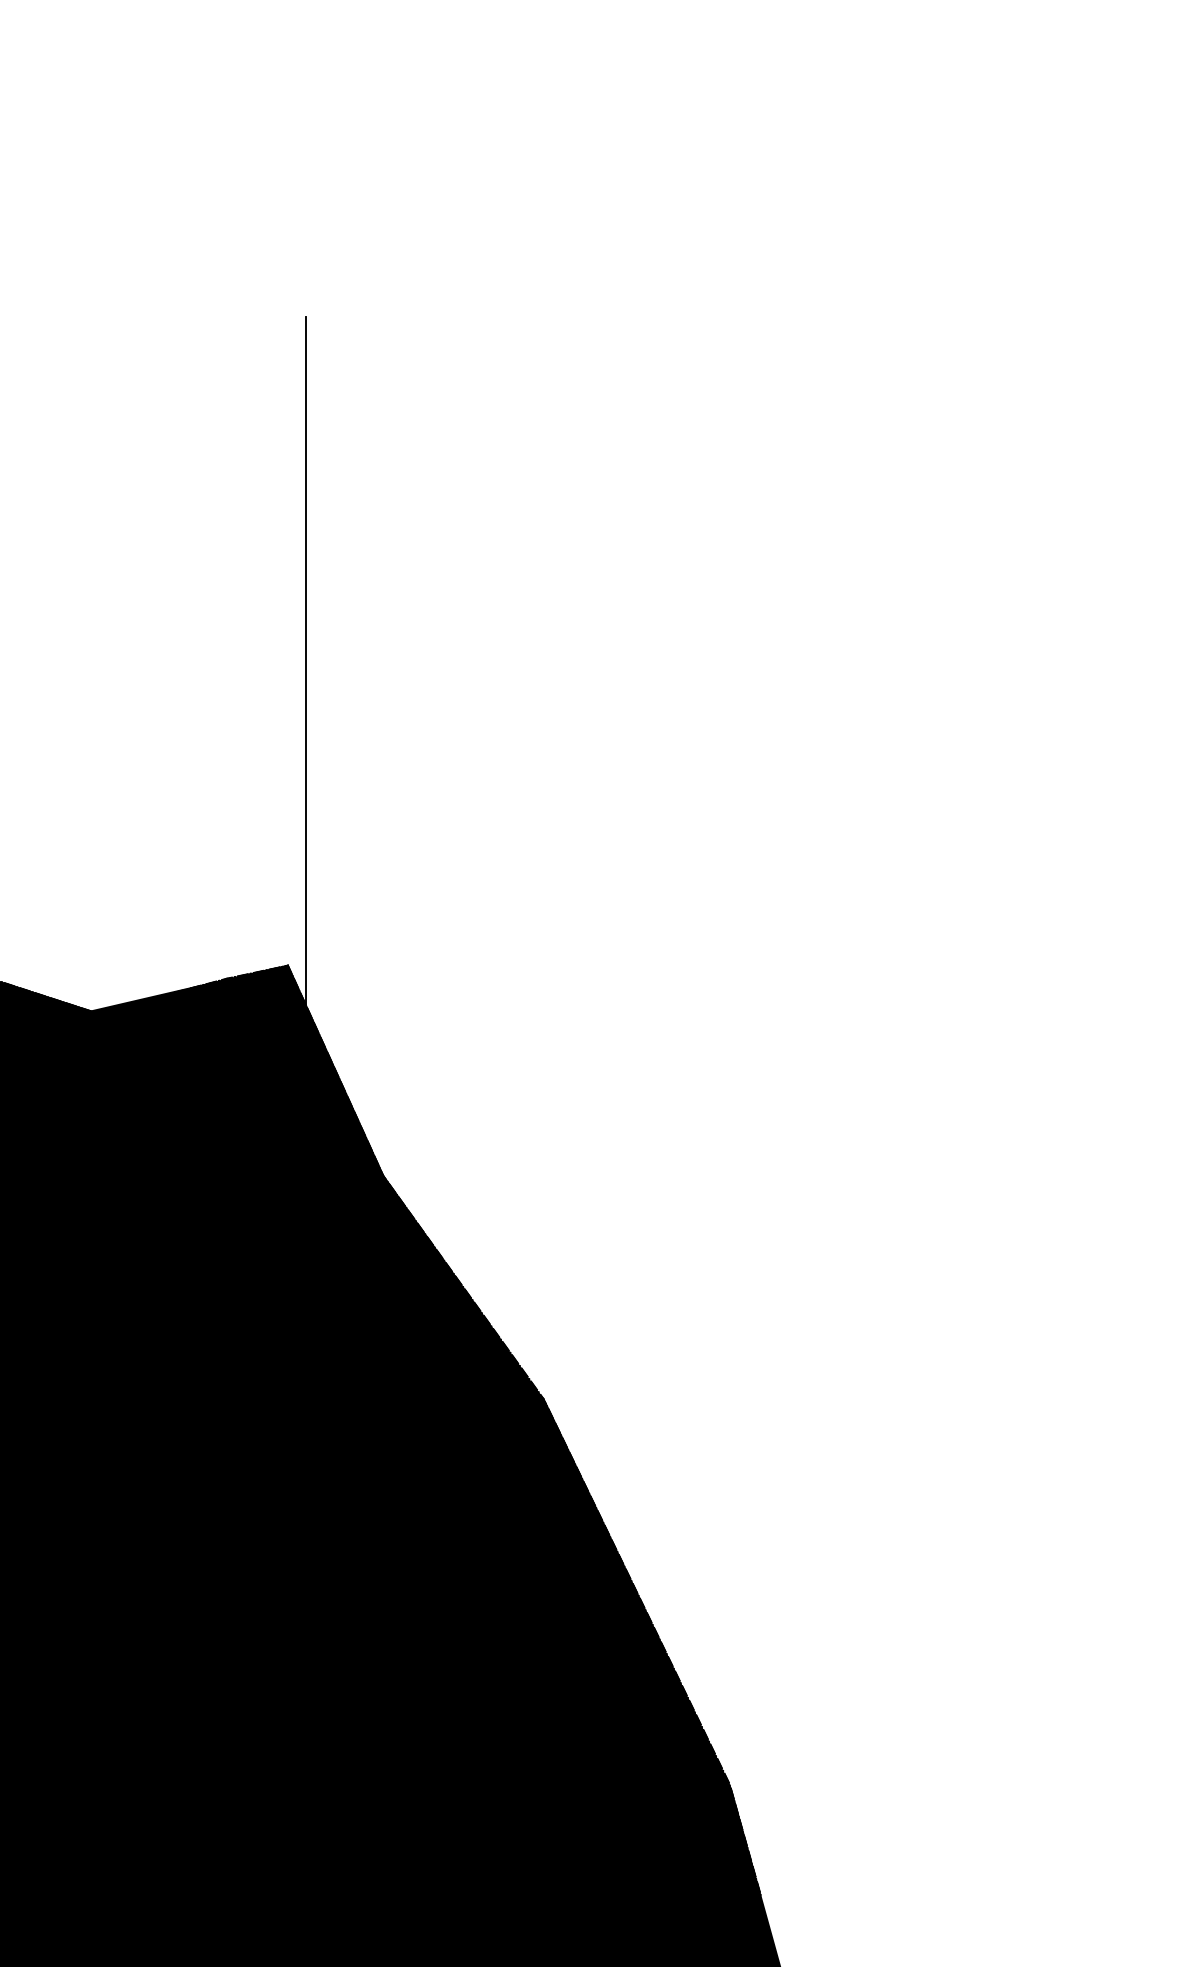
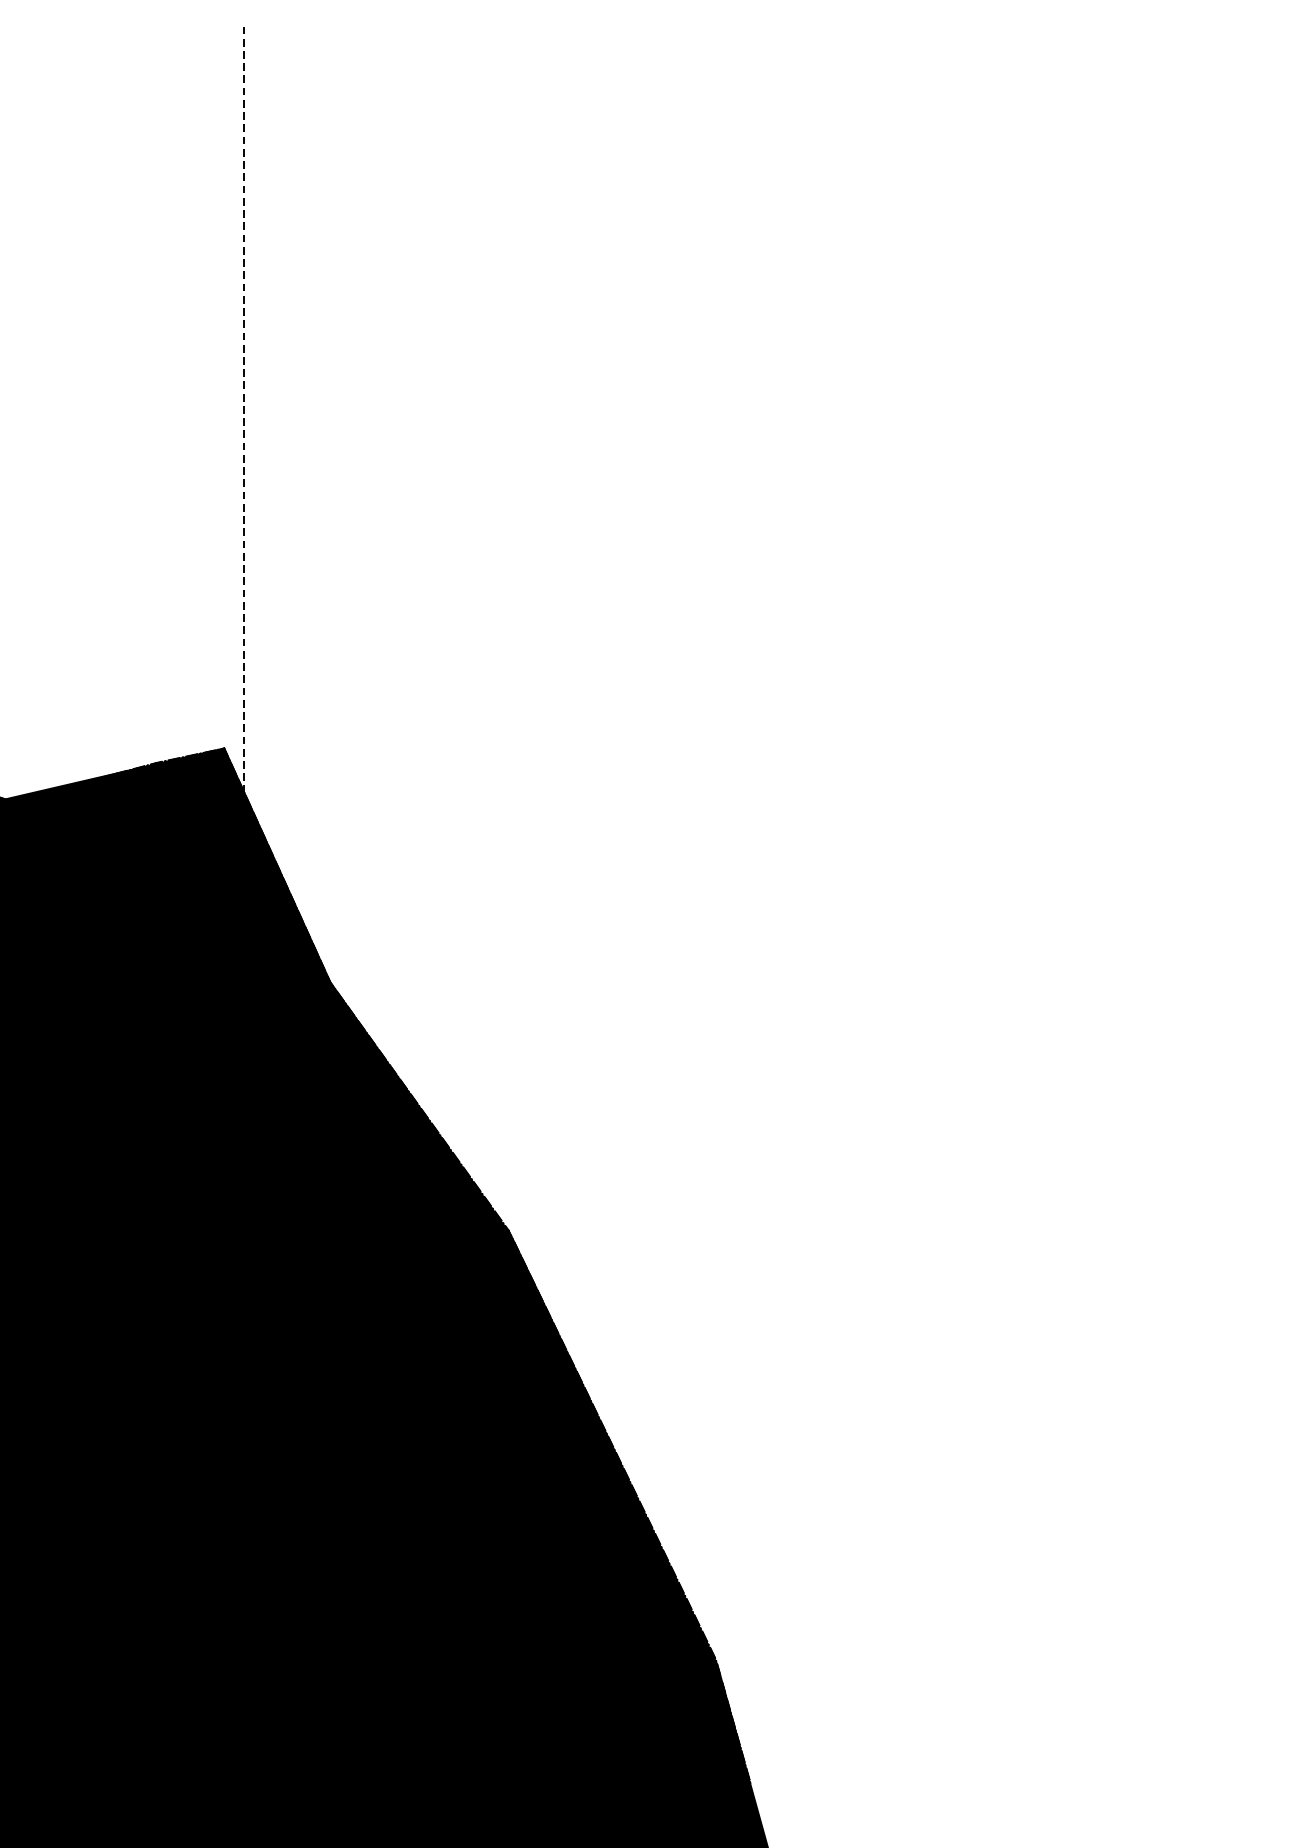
line: (305, 661) -> (243, 410), solid -> dashed

